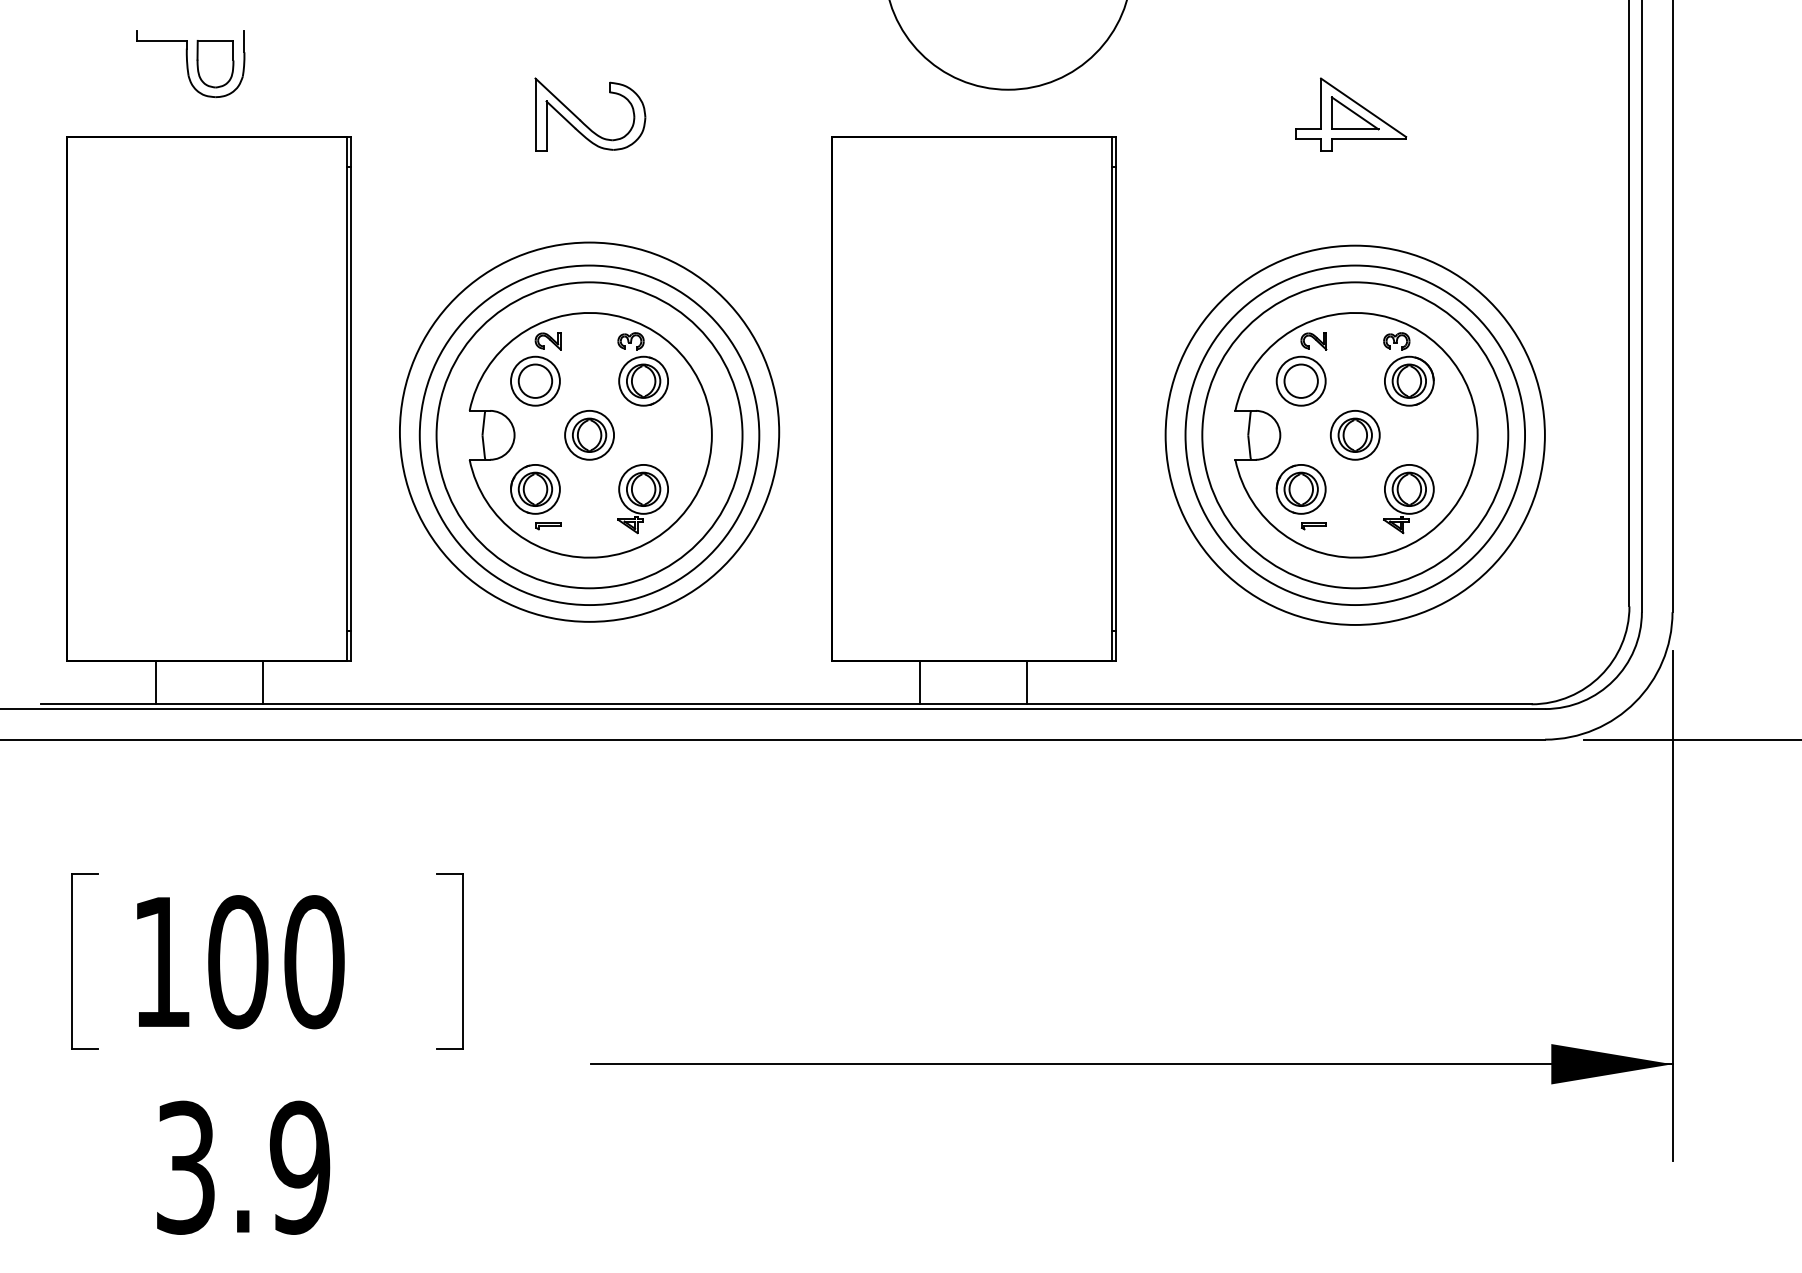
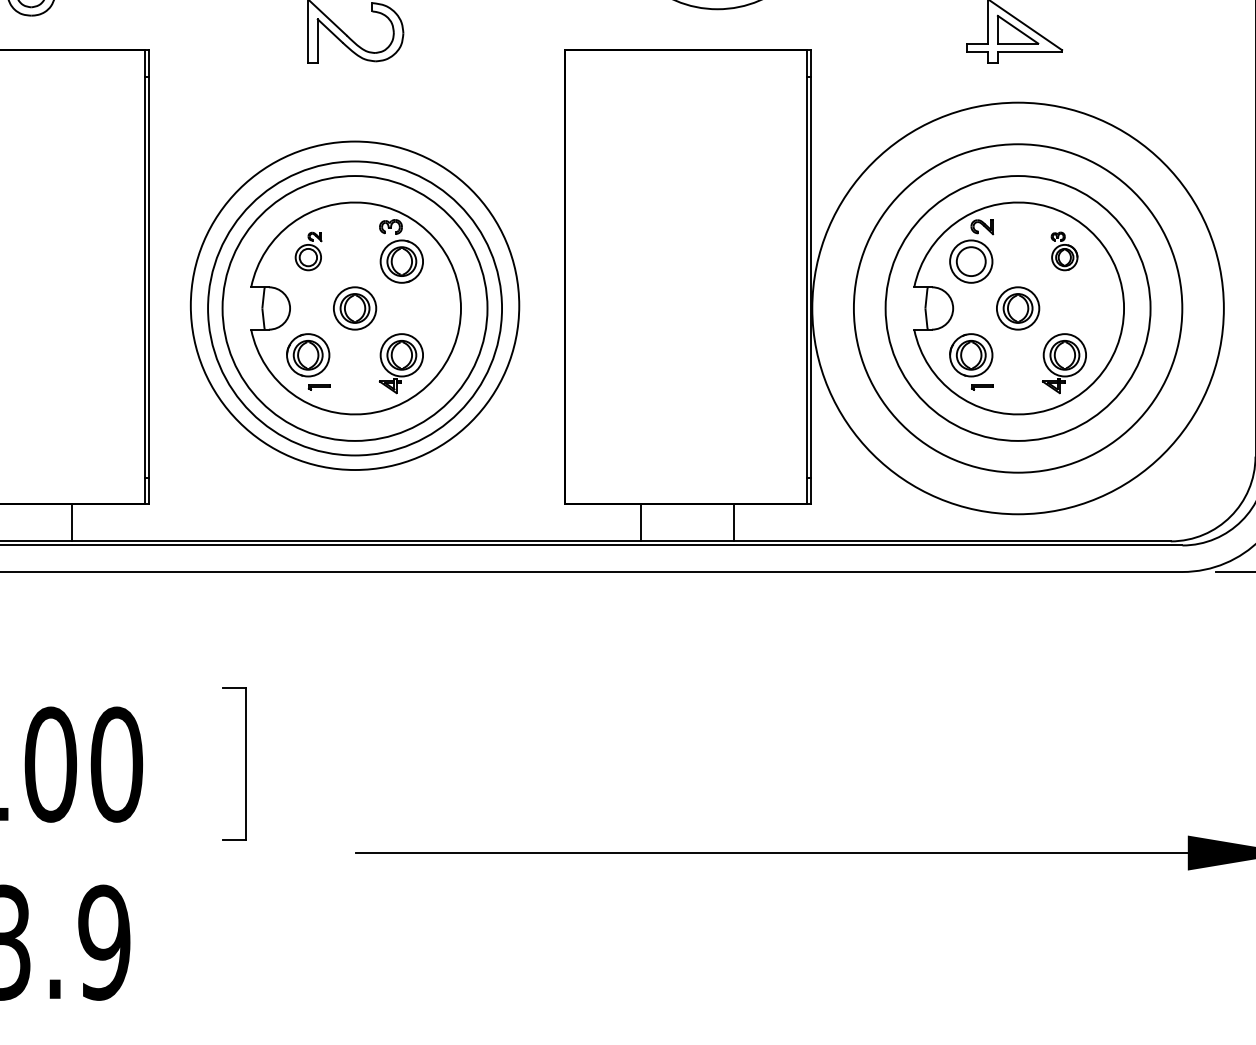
part: (535, 369) -> (308, 251), size x0.6
part: (1408, 369) -> (1064, 251), size x0.6
circle: (1355, 435) -> (1018, 308), size x1.4

